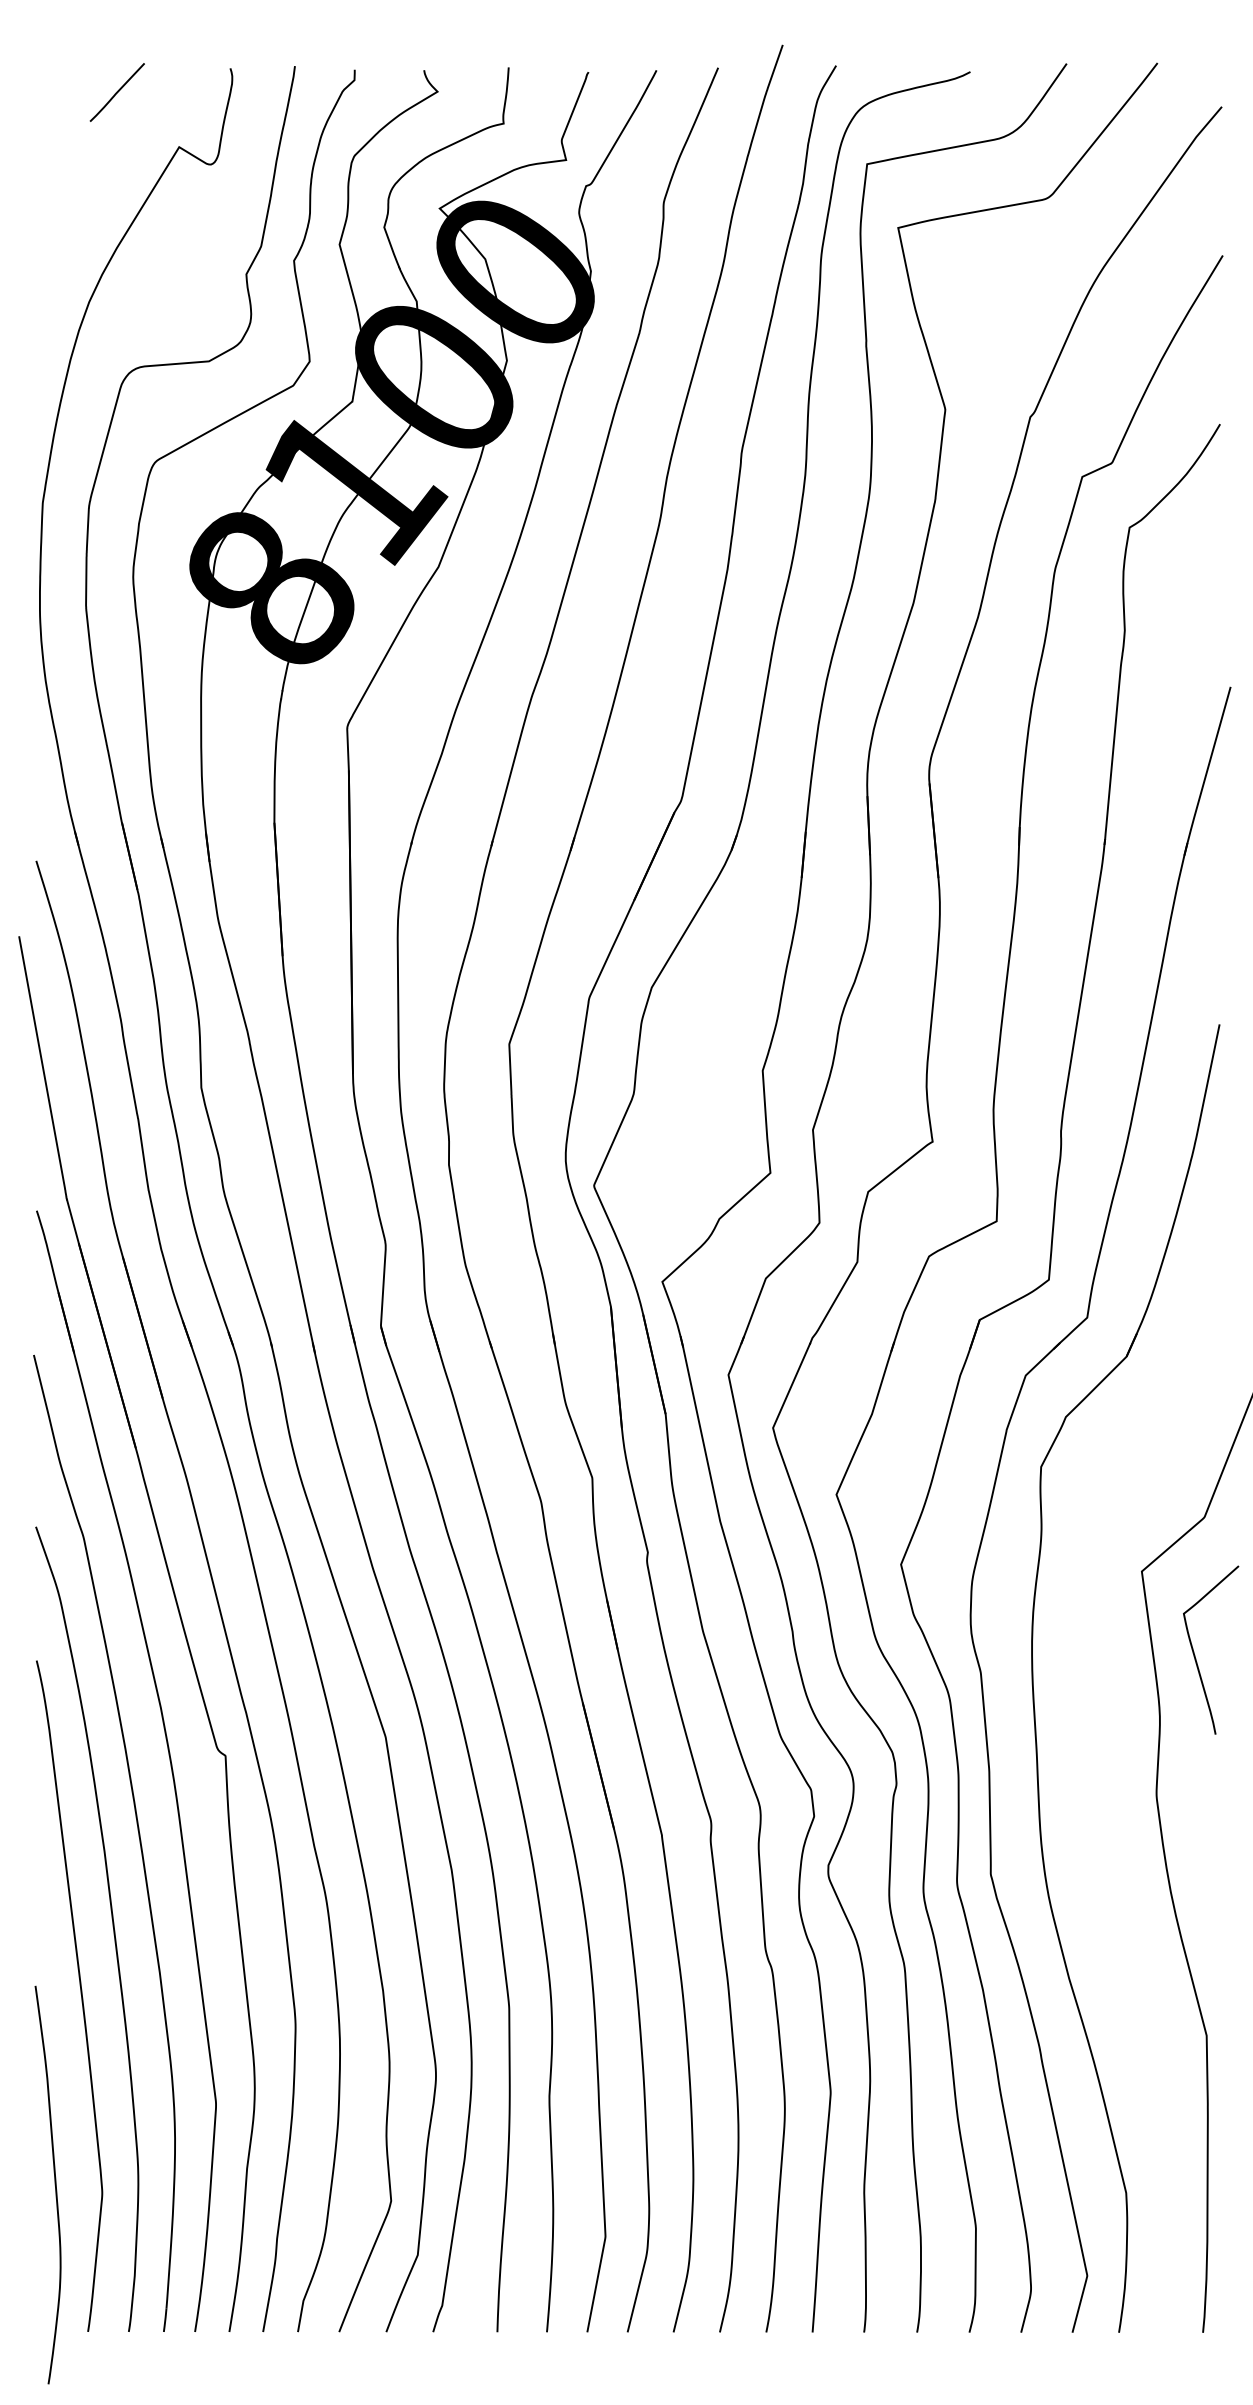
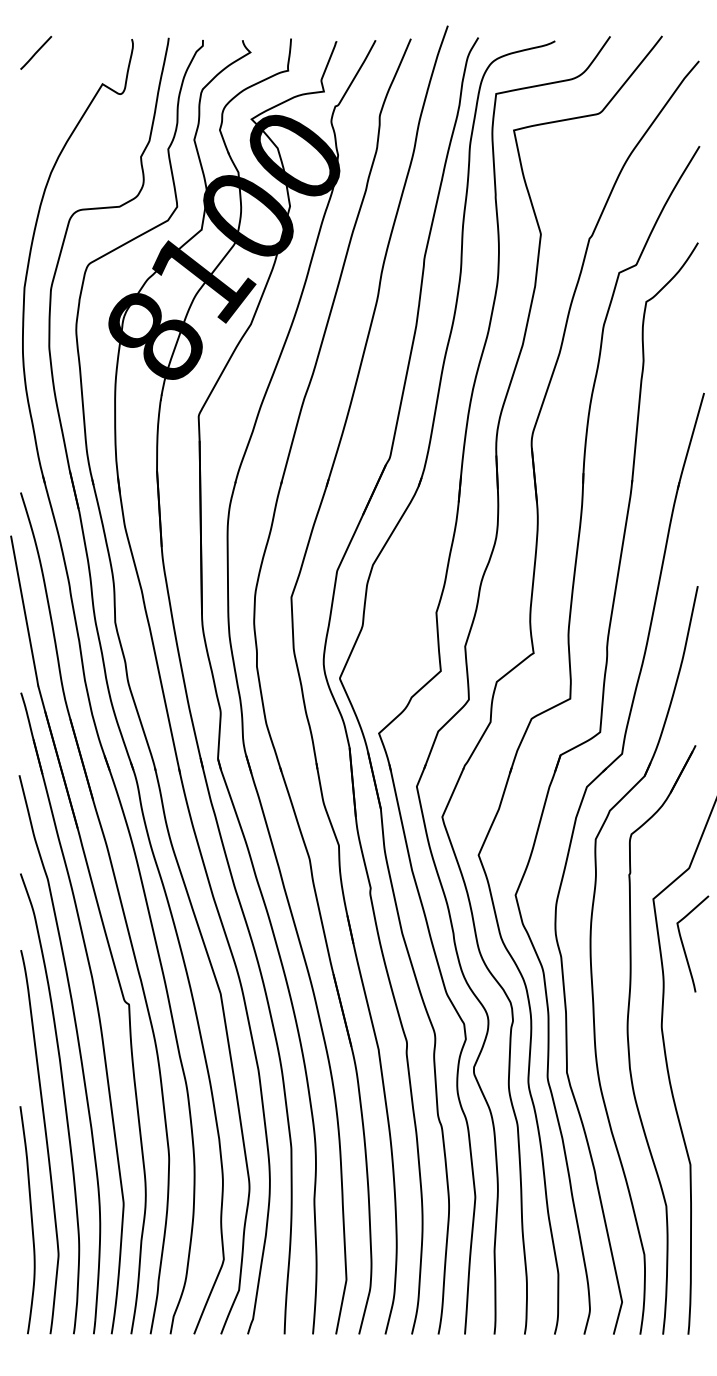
line: (117, 91) -> (36, 52), moved
part: (1100, 1820) -> (629, 1041), added
curve: (53, 2182) -> (30, 1218), moved

